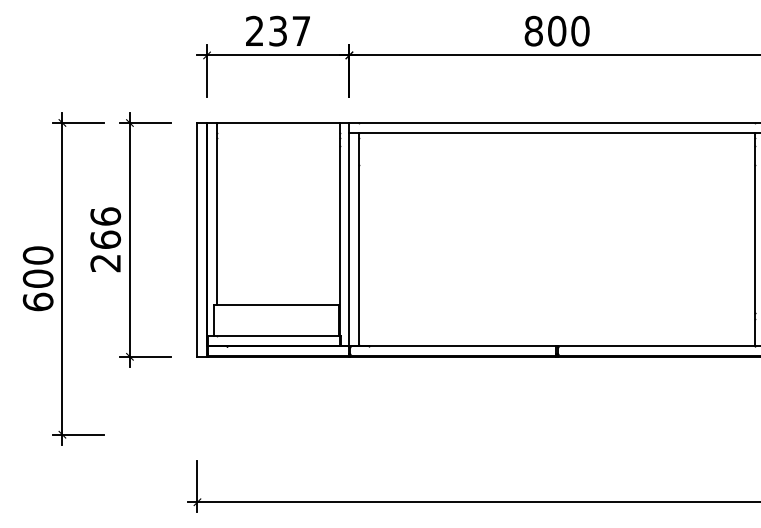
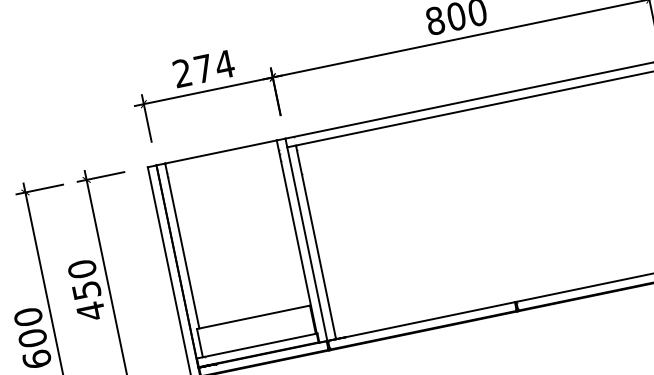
text: (290, 30) -> (214, 65), 237 -> 274
text: (105, 239) -> (86, 290), 266 -> 450

